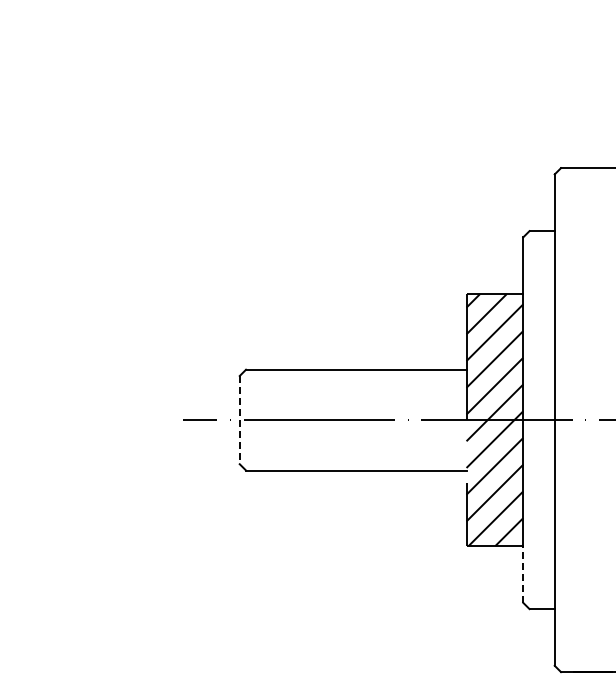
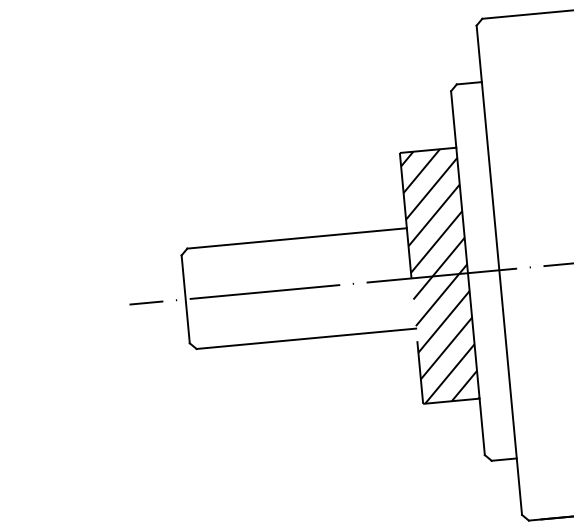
line: (239, 420) -> (185, 299), dashed -> solid
line: (523, 573) -> (482, 425), dashed -> solid

